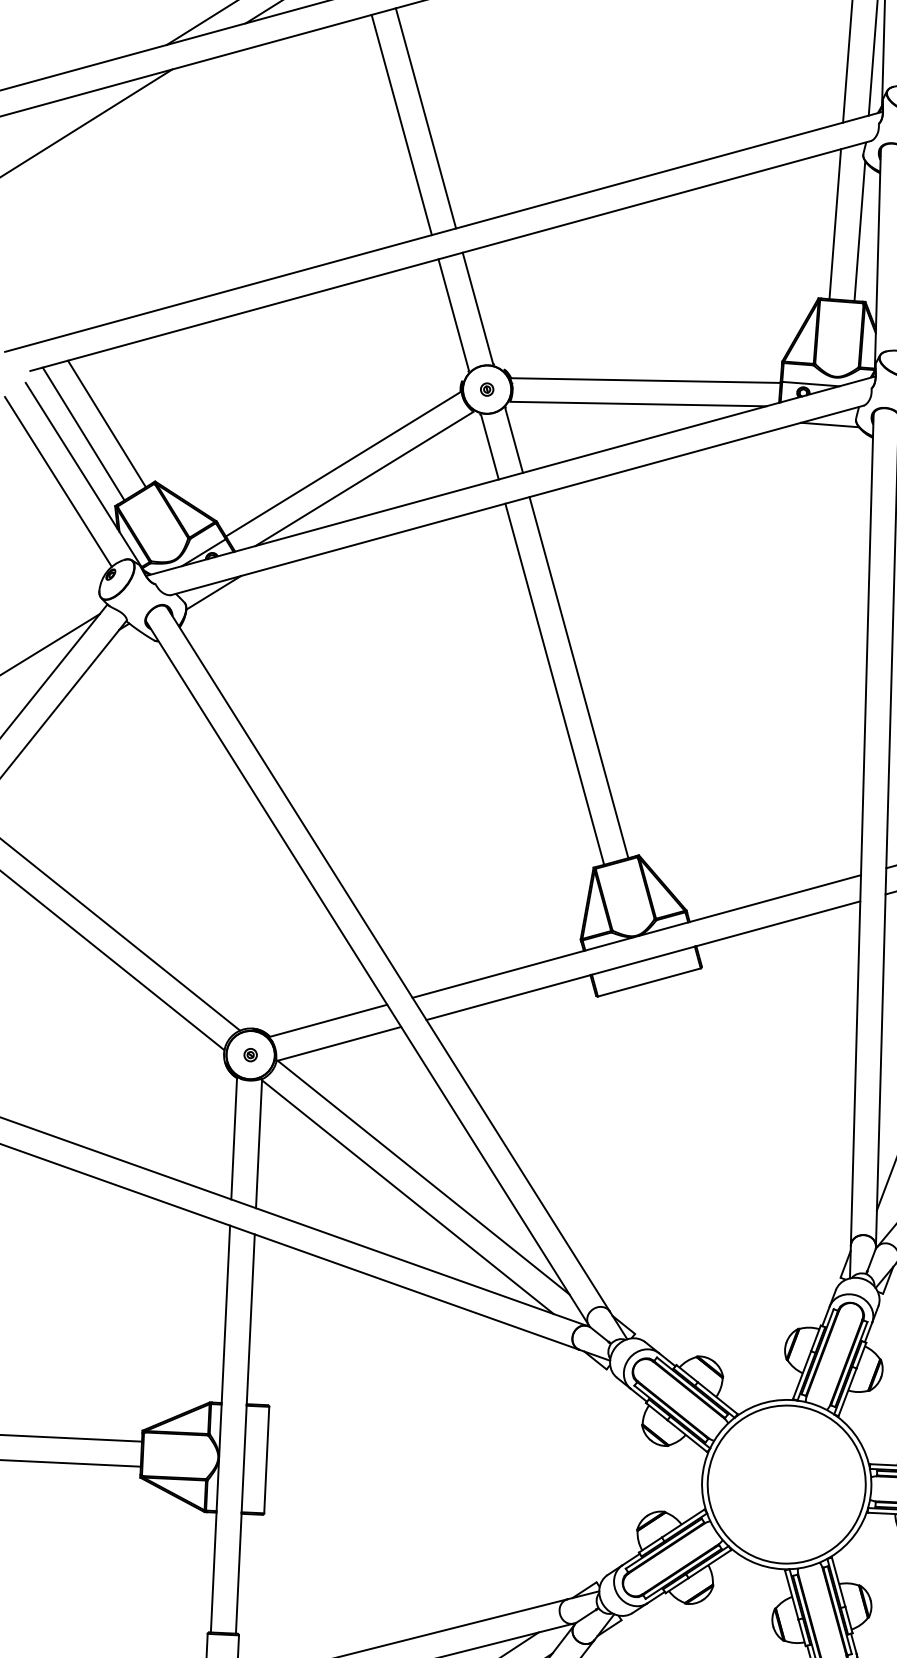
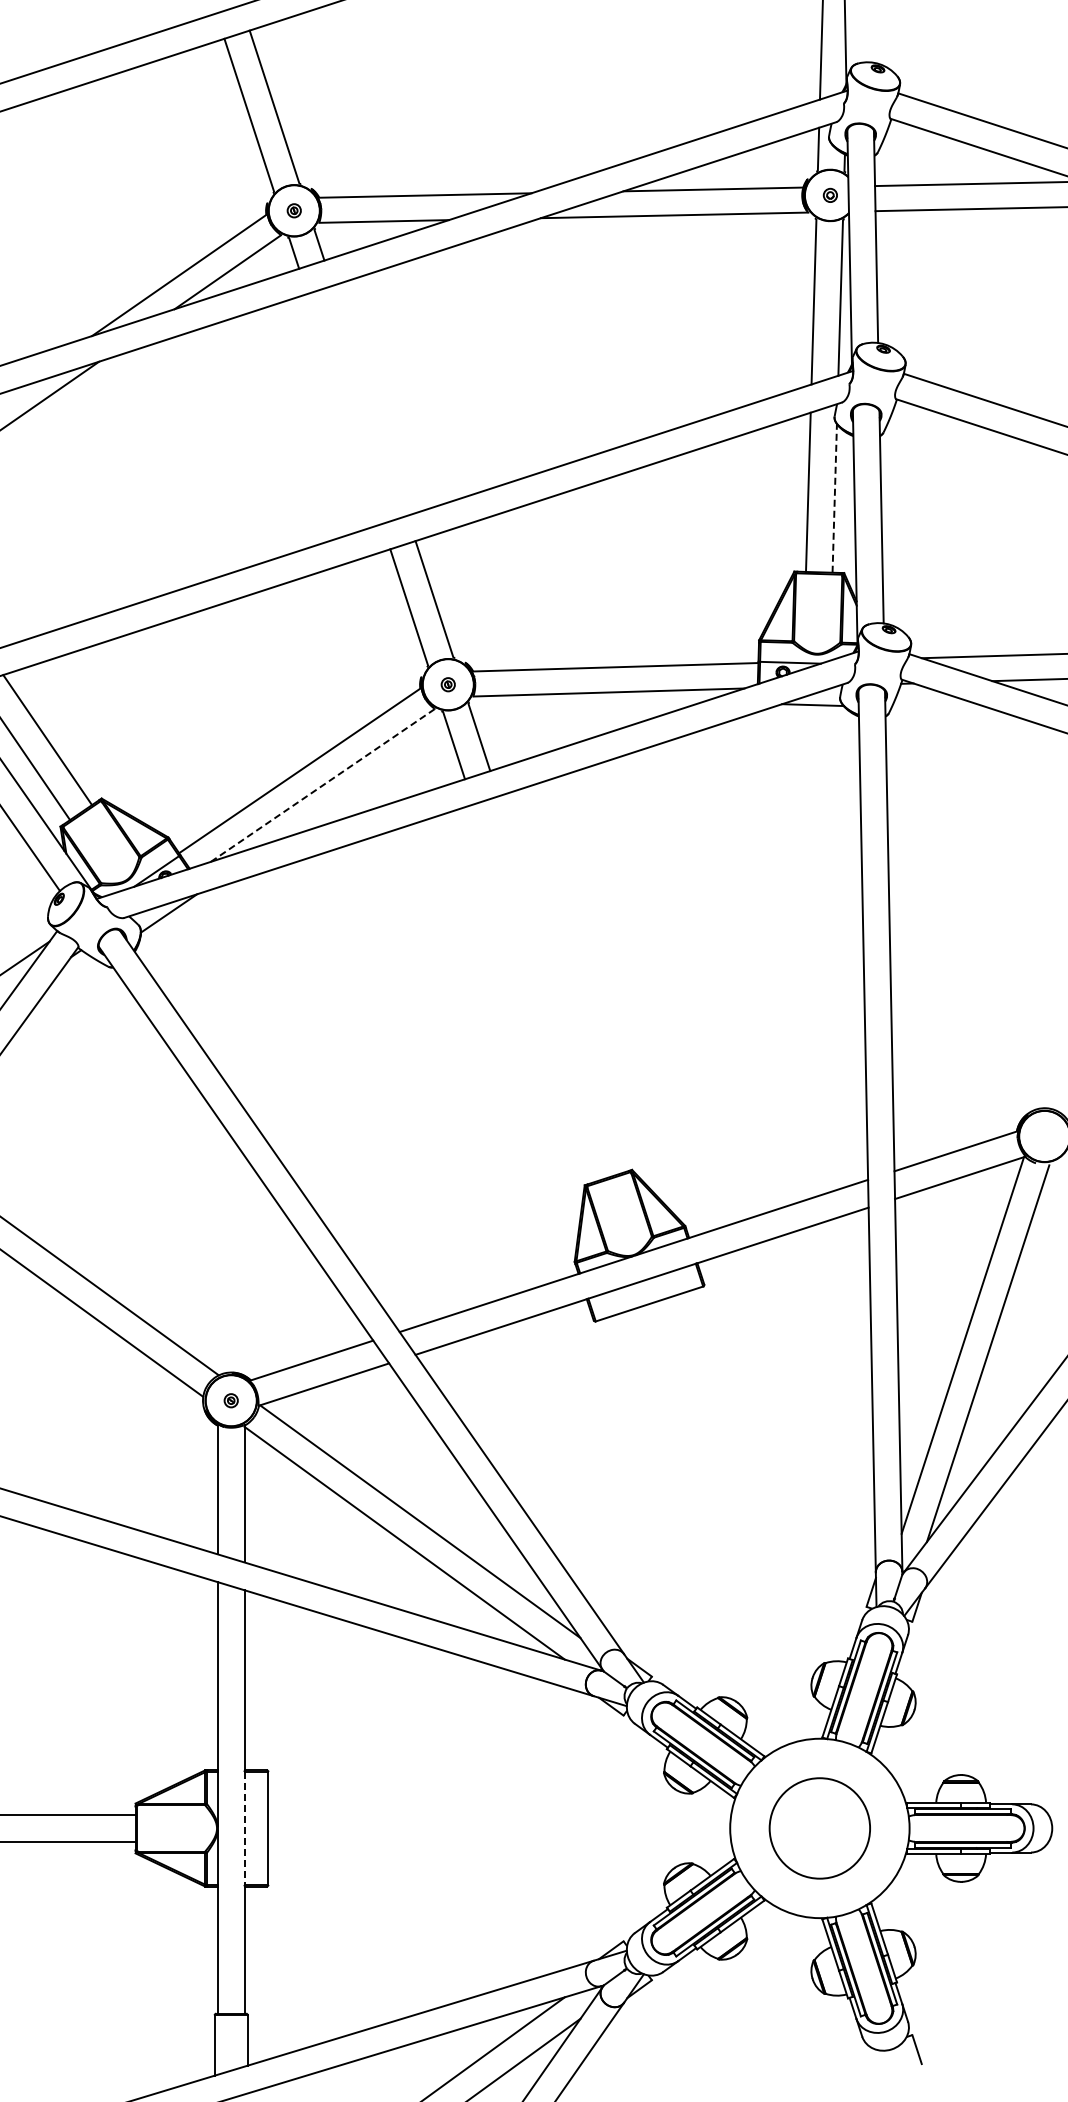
line: (425, 118) -> (369, 400), removed
line: (401, 125) -> (344, 409), removed
line: (859, 230) -> (834, 497), solid -> dashed
line: (364, 479) -> (322, 785), solid -> dashed
line: (578, 677) -> (559, 984), removed
line: (554, 683) -> (534, 992), removed
line: (244, 1459) -> (244, 1828), solid -> dashed
circle: (786, 1484) -> (819, 1828), size x0.6

